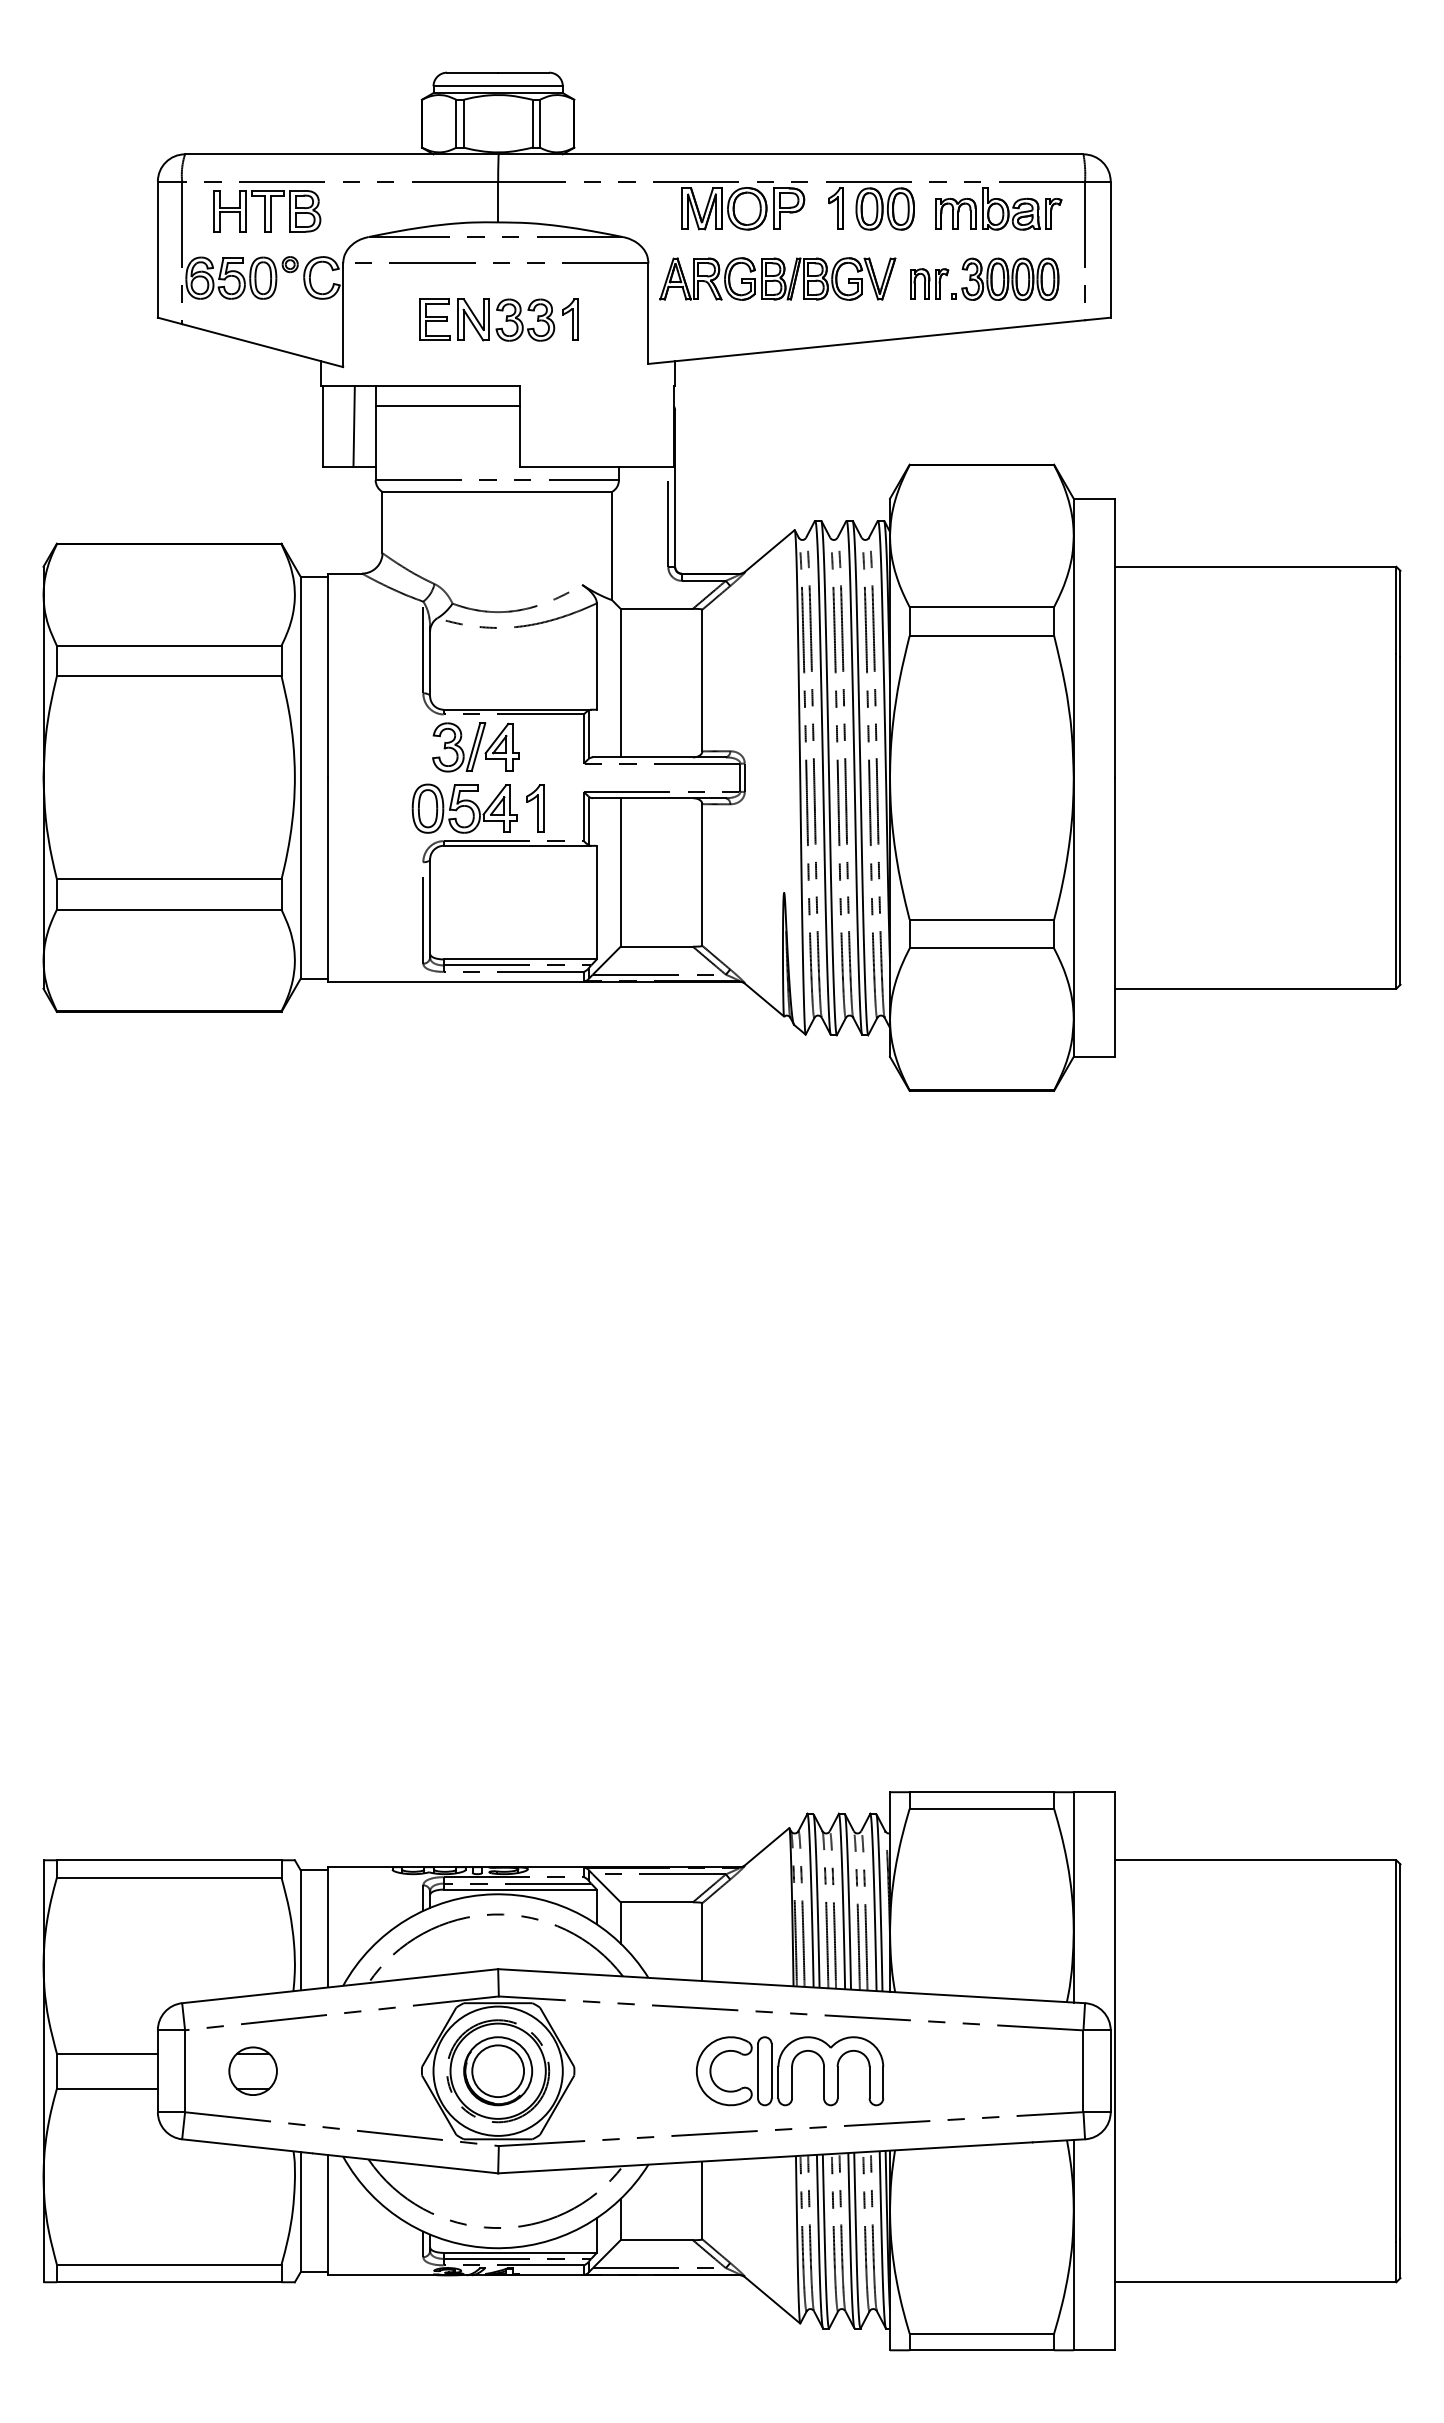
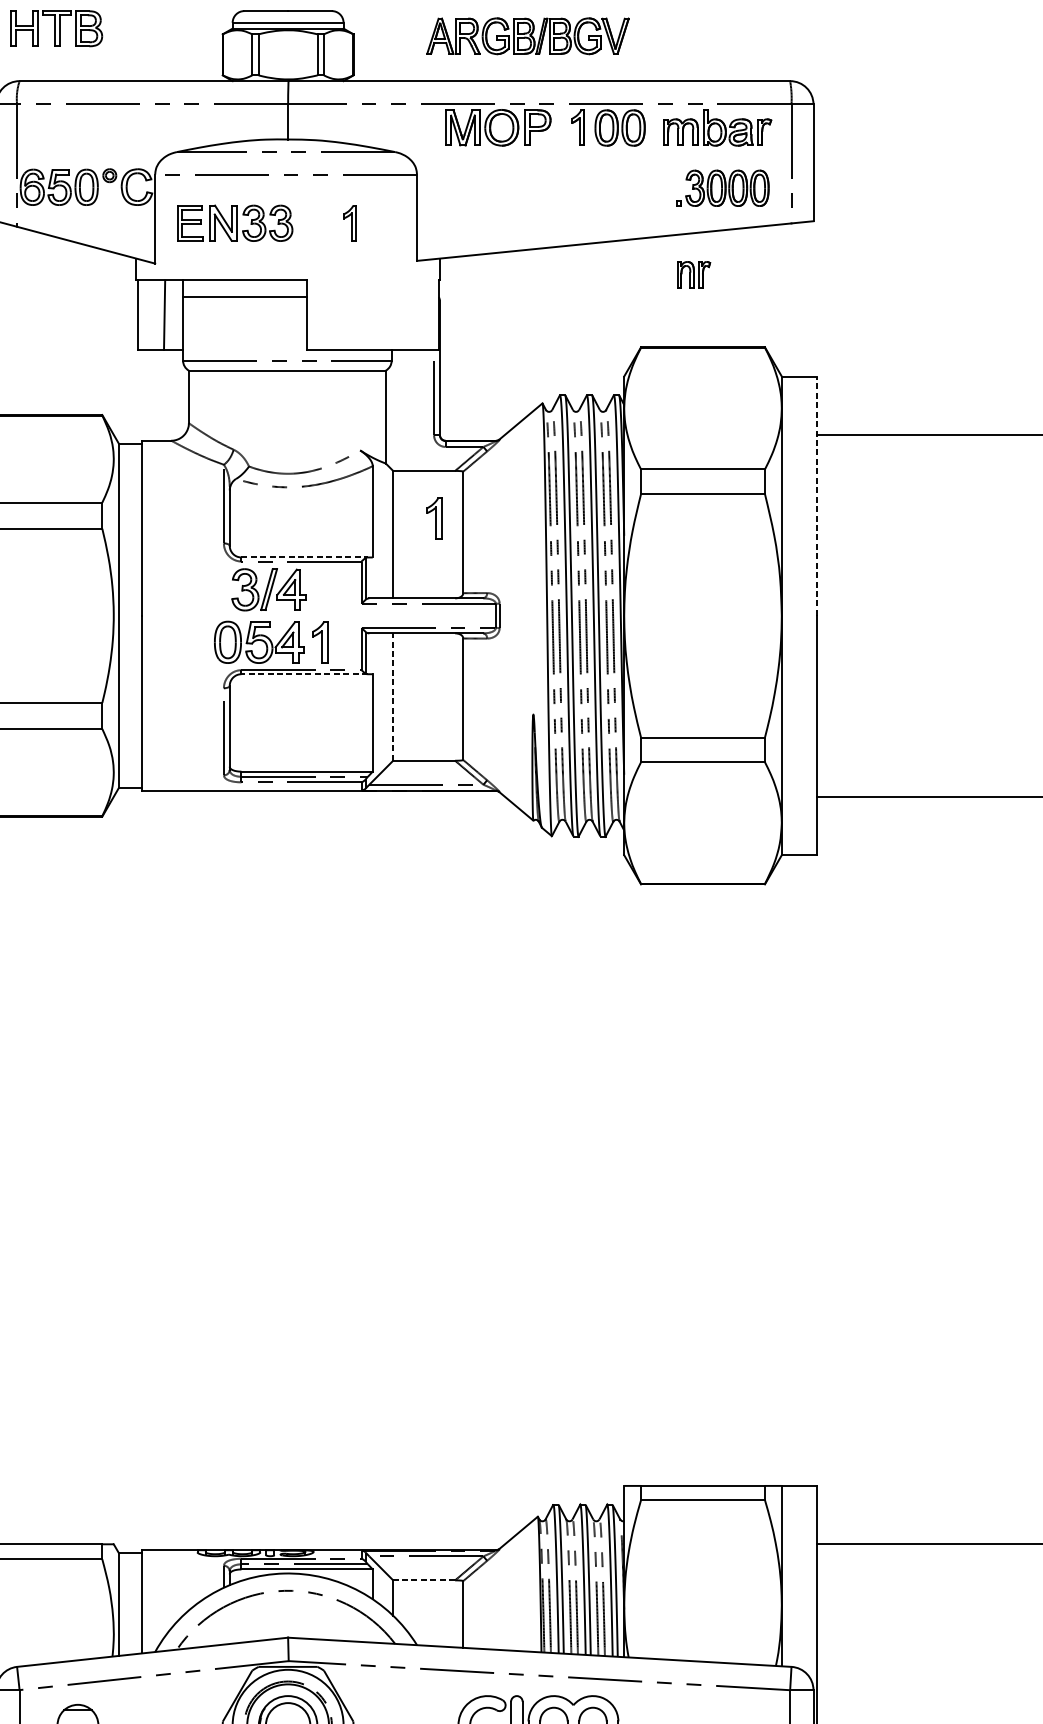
part: (267, 211) -> (56, 28), moved
part: (777, 278) -> (527, 35), moved
part: (929, 283) -> (694, 274), moved
part: (487, 319) -> (235, 222), moved
line: (1114, 638) -> (816, 496), solid -> dashed
part: (668, 664) -> (434, 518), added
line: (517, 709) -> (304, 557), solid -> dashed
line: (517, 845) -> (304, 673), solid -> dashed
line: (620, 871) -> (393, 696), solid -> dashed
line: (656, 1902) -> (423, 1580), solid -> dashed

